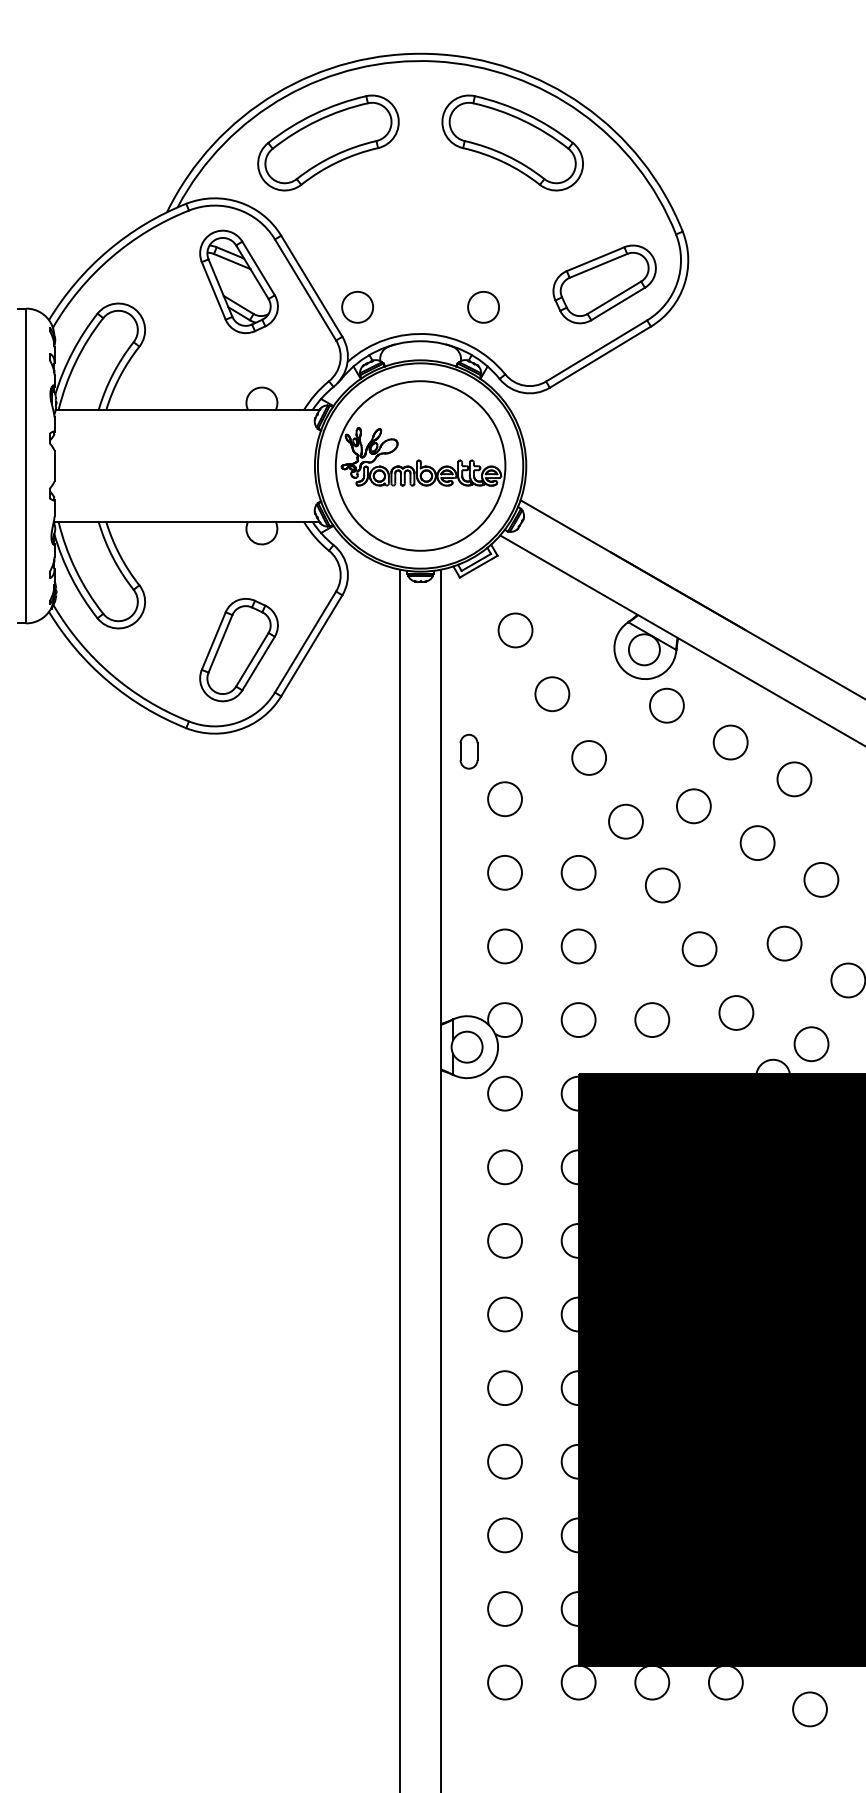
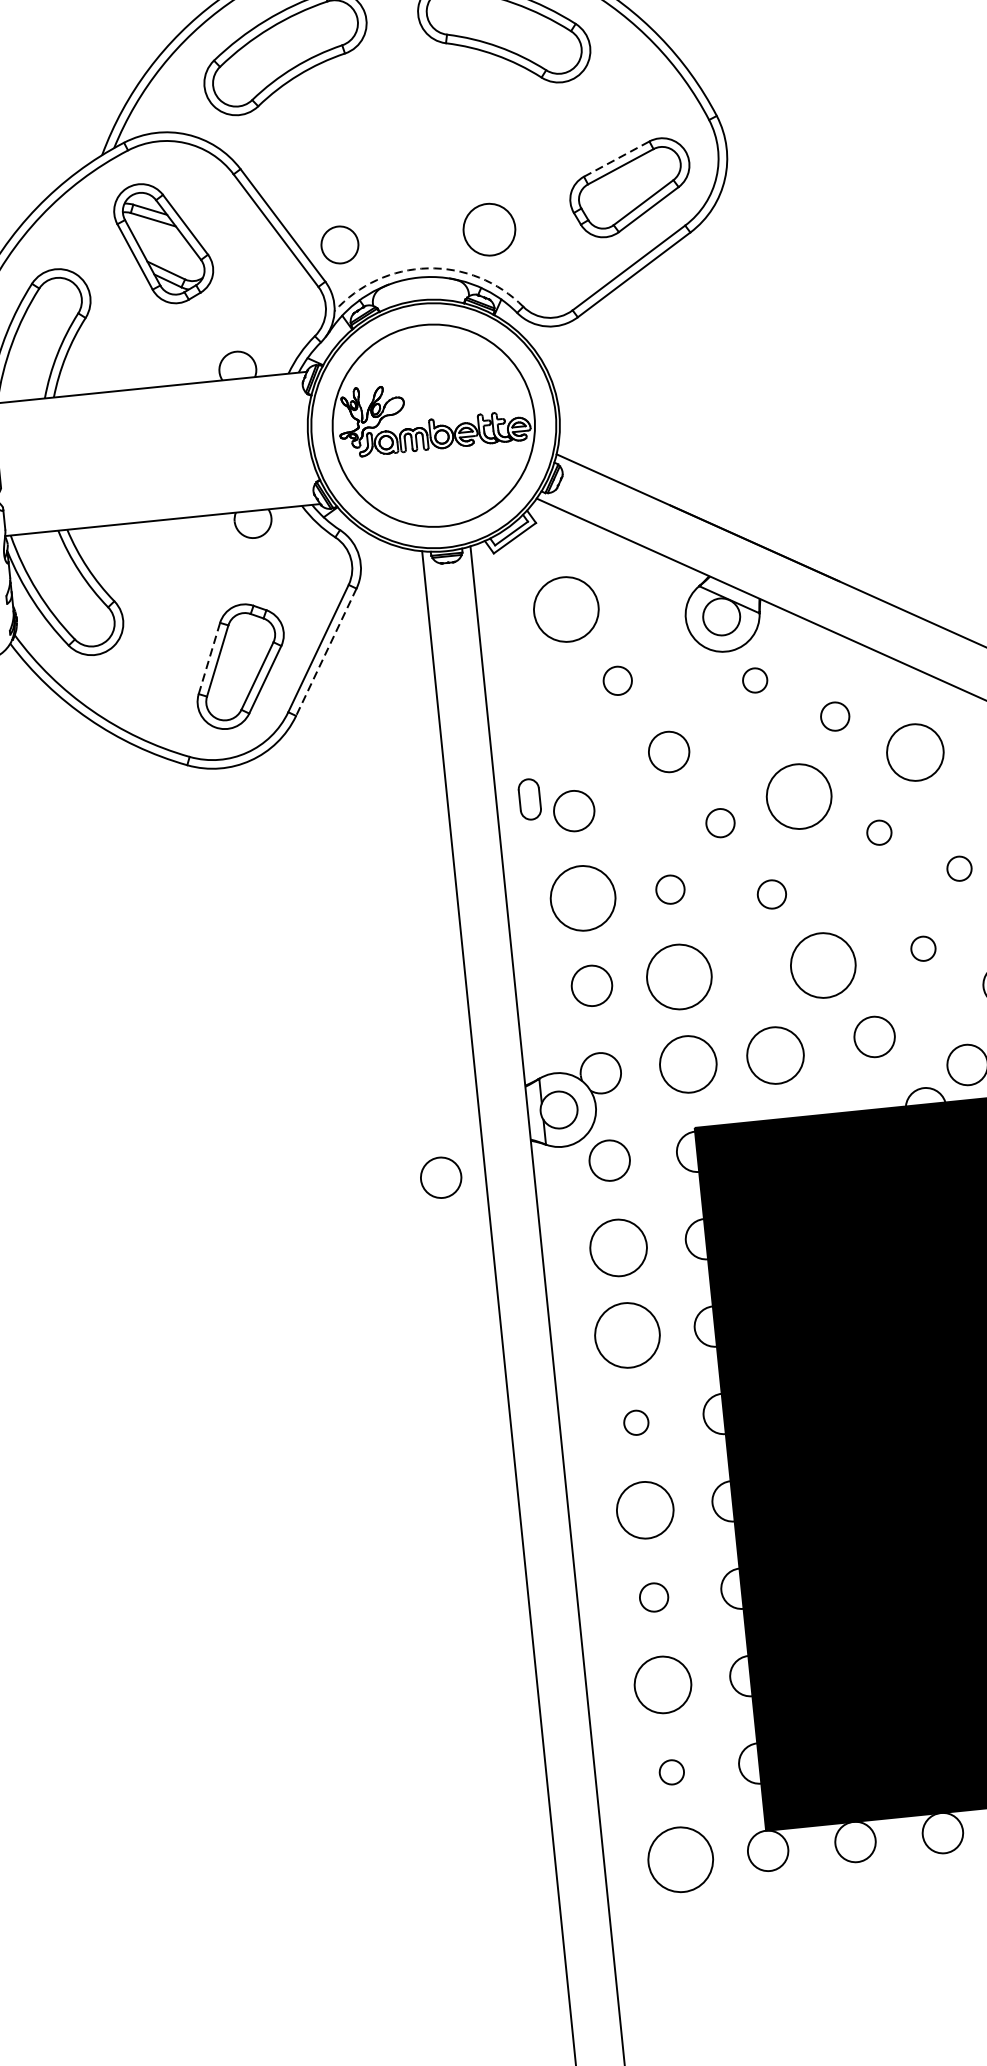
line: (596, 259) -> (617, 159), solid -> dashed
part: (238, 281) -> (163, 242), moved
circle: (483, 307) -> (489, 229), size x1.4
arc: (429, 334) -> (428, 268), solid -> dashed
circle: (515, 630) -> (566, 609), size x1.6
line: (213, 640) -> (209, 657), solid -> dashed
line: (311, 646) -> (326, 653), solid -> dashed
circle: (552, 694) -> (617, 681), size x0.7
circle: (666, 705) -> (754, 680), size x0.6
circle: (730, 742) -> (835, 716), size x0.7
part: (468, 751) -> (529, 799), moved
circle: (794, 779) -> (915, 752), size x1.4
circle: (693, 806) -> (798, 797), size x1.6
circle: (625, 821) -> (719, 823), size x0.7
circle: (757, 843) -> (879, 833), size x0.6
circle: (504, 872) -> (582, 898), size x1.6
circle: (578, 872) -> (670, 889), size x0.7
circle: (821, 879) -> (959, 868), size x0.6
circle: (662, 885) -> (771, 894), size x0.7
circle: (784, 943) -> (923, 948), size x0.6
circle: (578, 946) -> (679, 977), size x1.6
circle: (699, 949) -> (823, 966), size x1.6
circle: (578, 1019) -> (688, 1063), size x1.4
circle: (652, 1019) -> (775, 1054), size x1.4
circle: (362, 1093) -> (440, 1177), added
circle: (504, 1167) -> (618, 1248), size x1.4
circle: (504, 1240) -> (626, 1335), size x1.6
circle: (504, 1314) -> (635, 1422), size x0.6
circle: (504, 1387) -> (644, 1509), size x1.4
circle: (504, 1461) -> (653, 1597), size x0.7
circle: (504, 1535) -> (662, 1685), size x1.4
circle: (504, 1608) -> (671, 1771), size x0.6
circle: (504, 1682) -> (680, 1859), size x1.6

